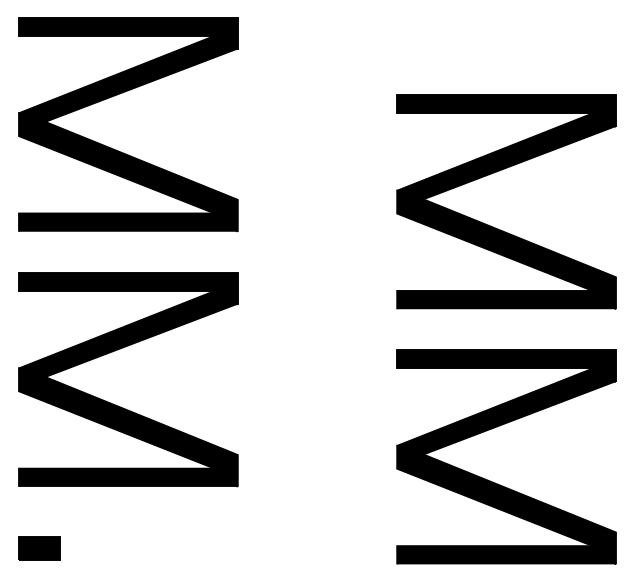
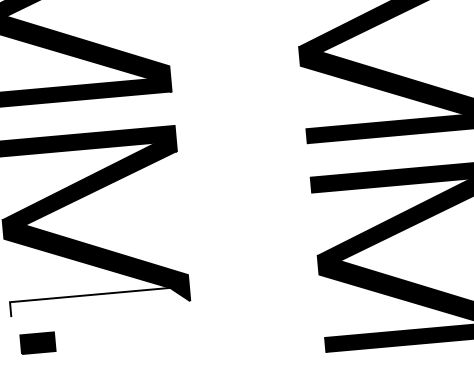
fill: (128, 477) -> (100, 301), removed
part: (39, 548) -> (37, 343), moved

